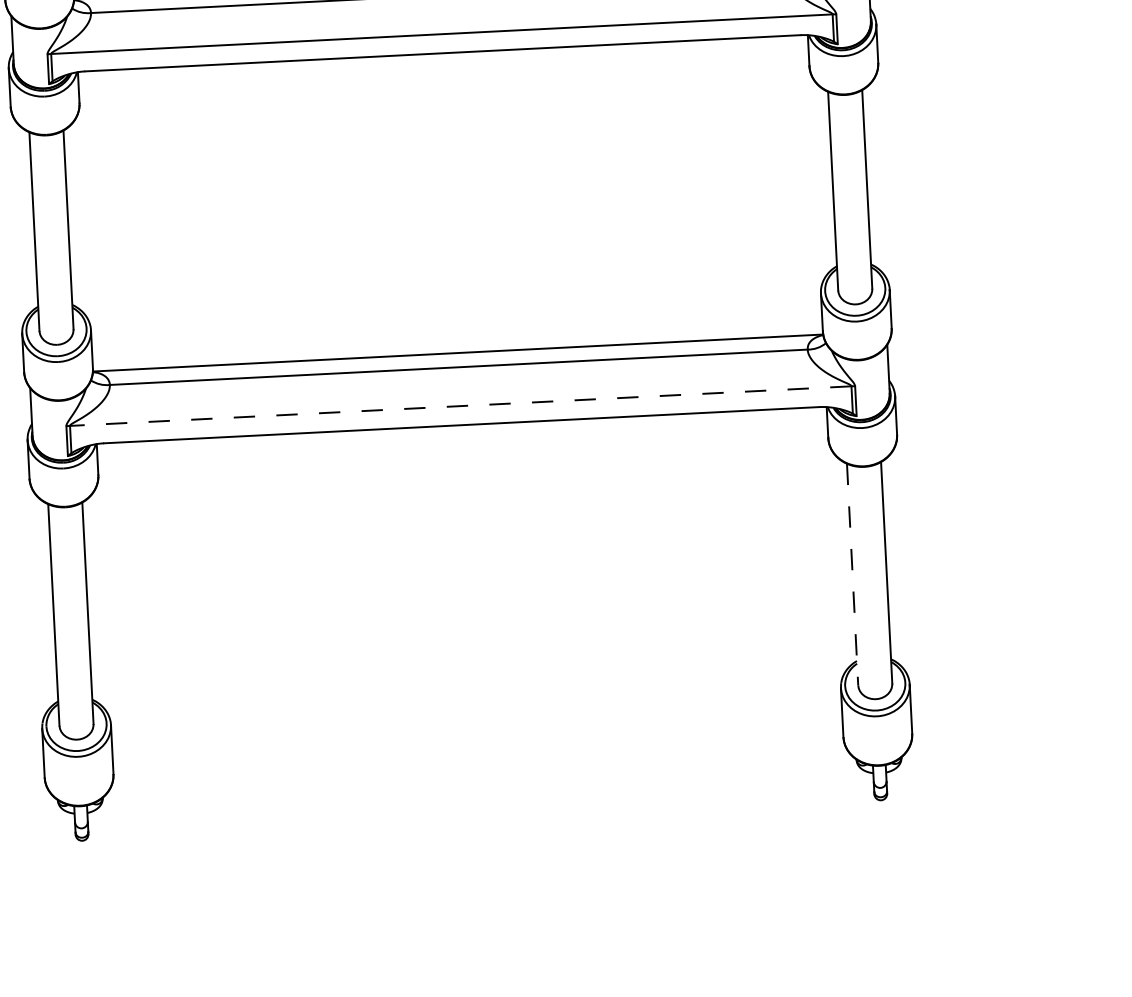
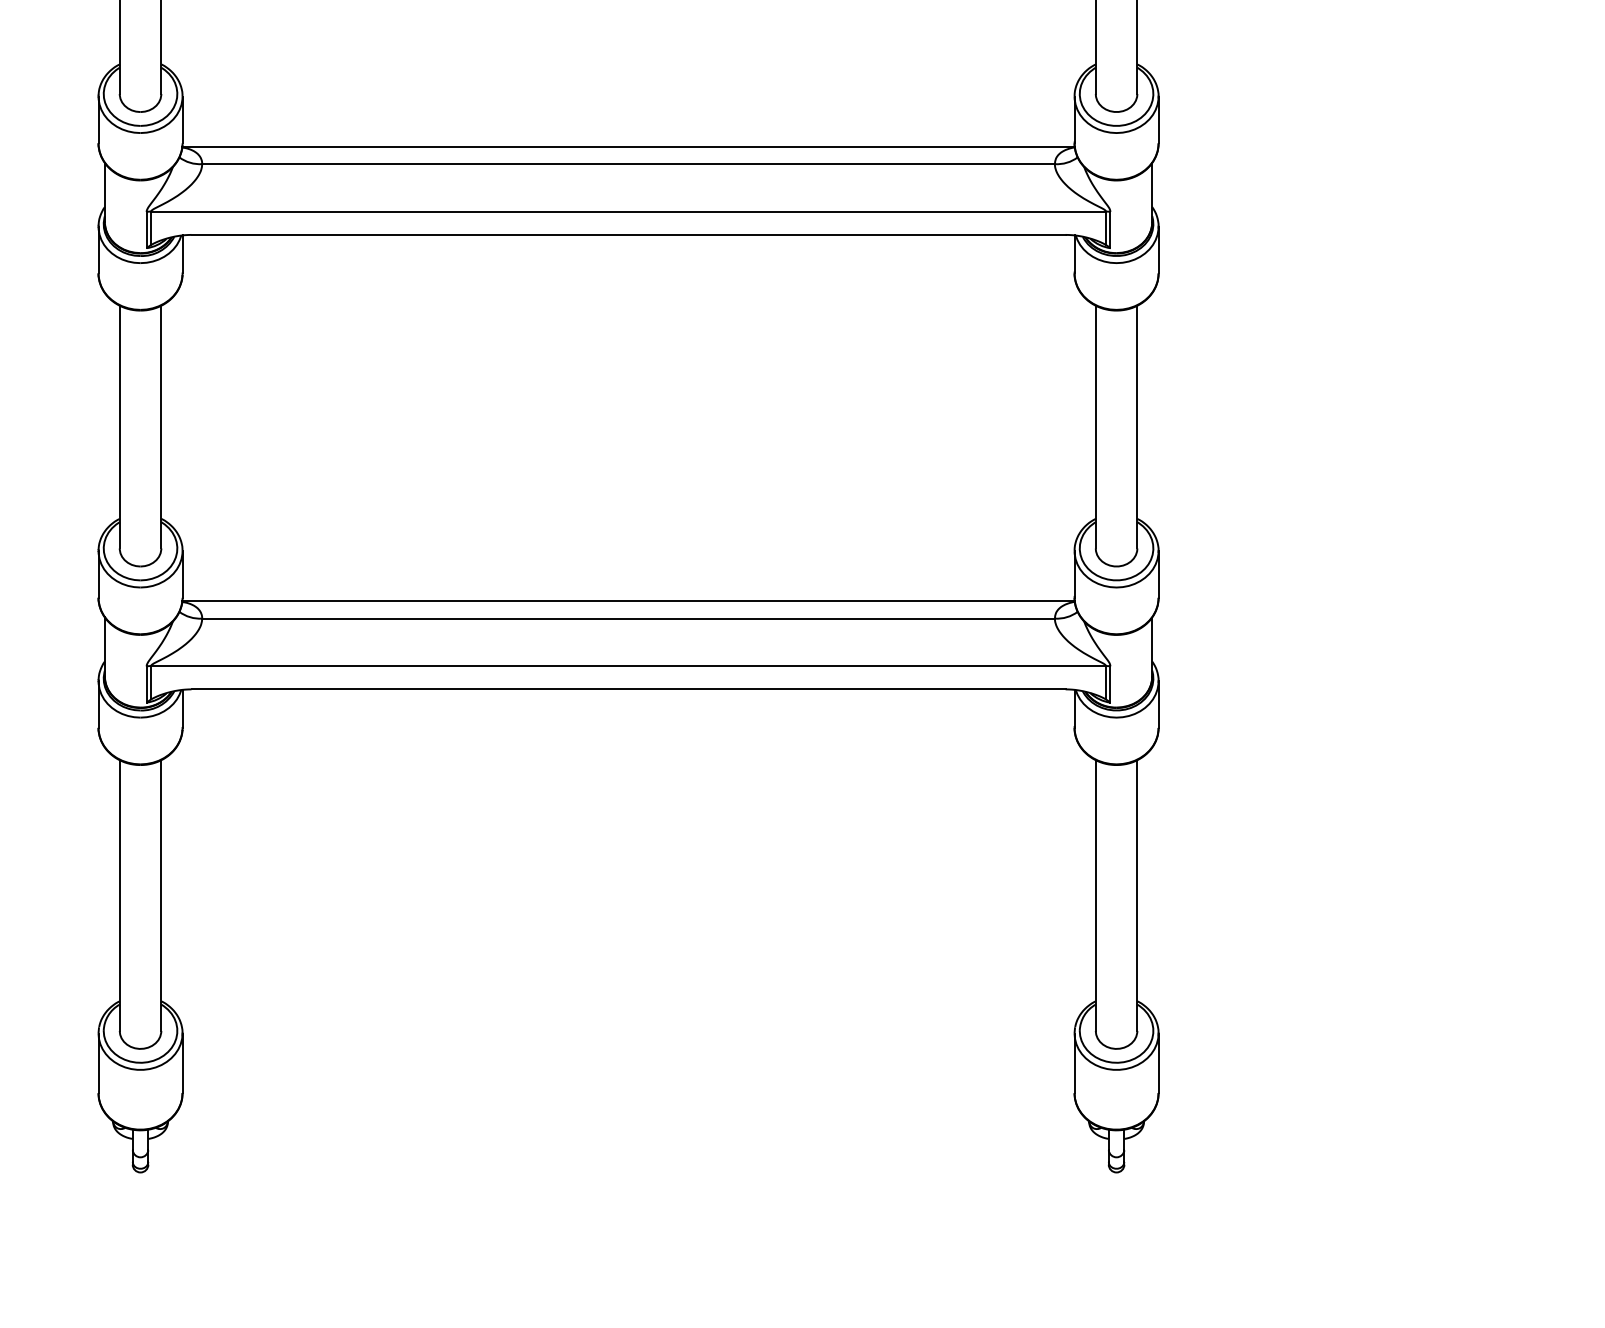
line: (460, 406) -> (628, 666), dashed -> solid
line: (852, 575) -> (1095, 896), dashed -> solid

